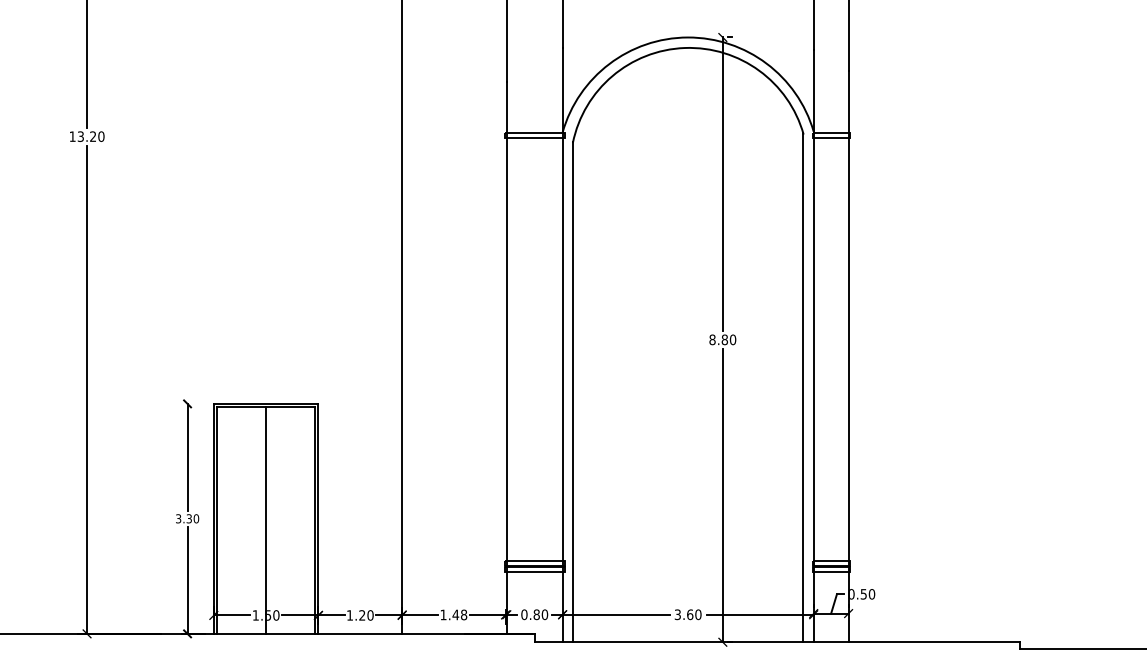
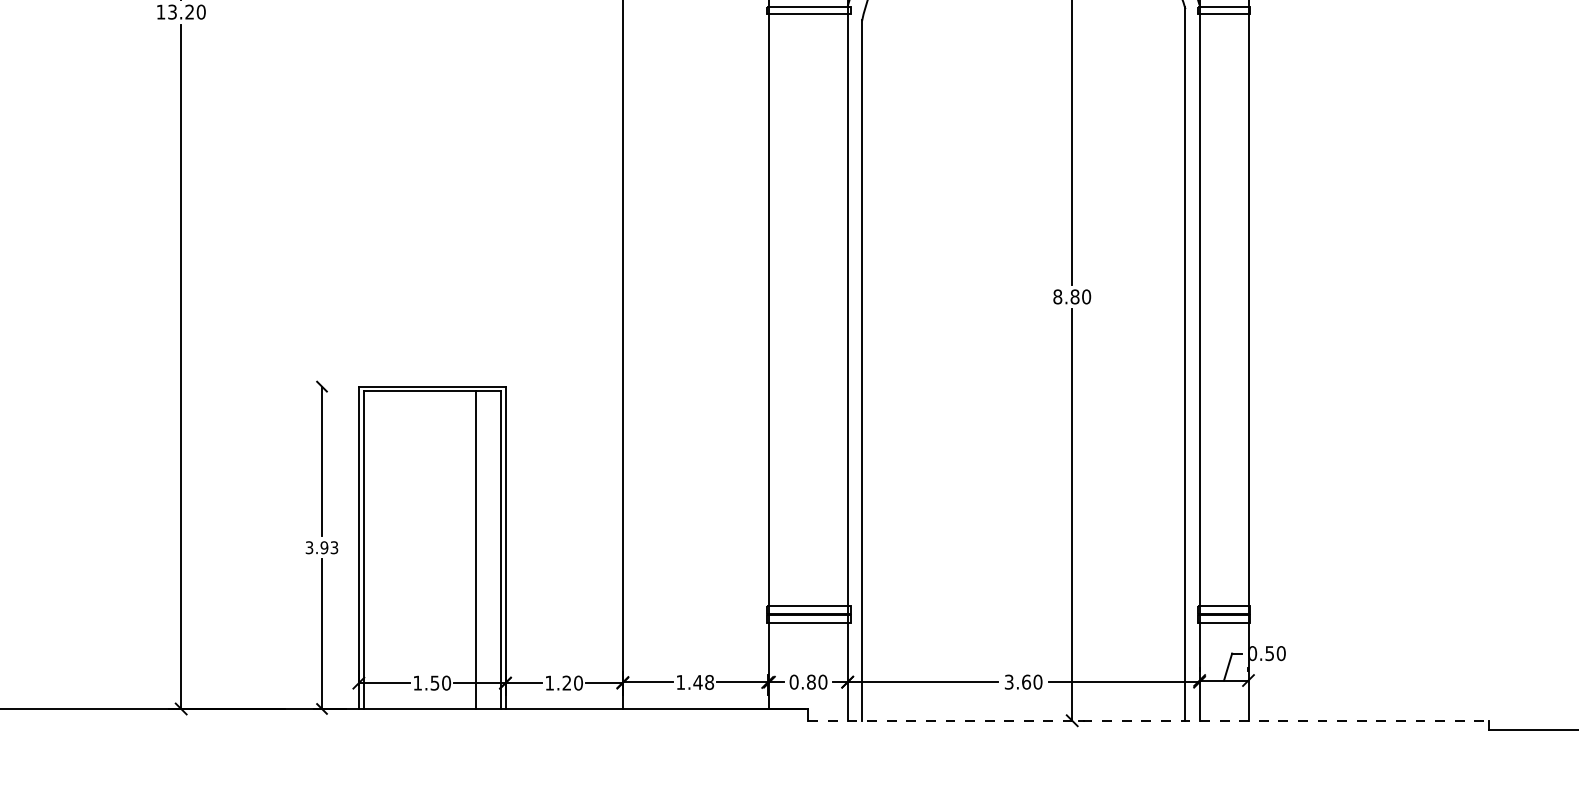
text: (192, 518) -> (328, 547), 3.30 -> 3.93
line: (266, 520) -> (476, 550), moved
line: (777, 642) -> (1148, 721), solid -> dashed

